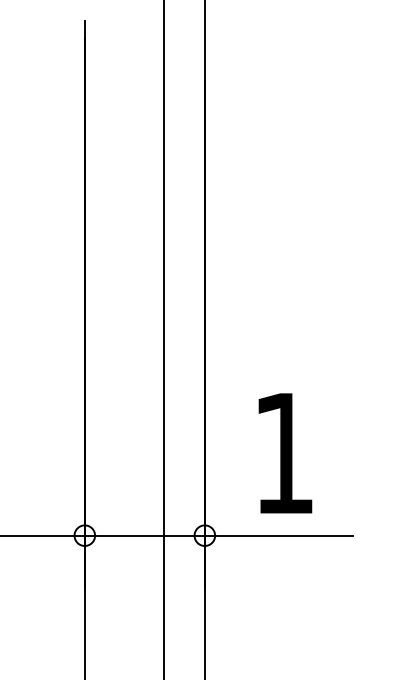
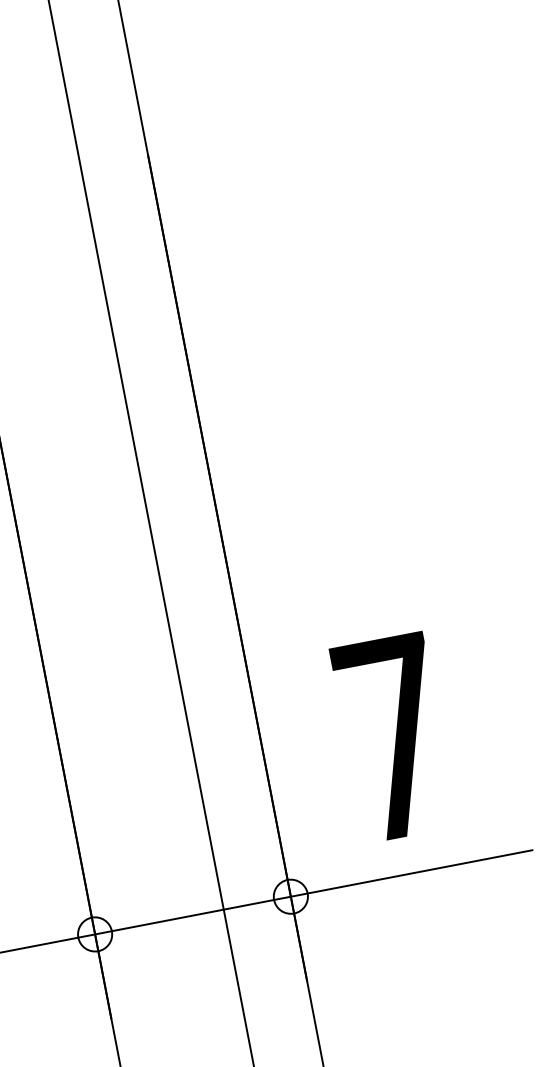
text: (283, 453) -> (393, 737), 1 -> 7

